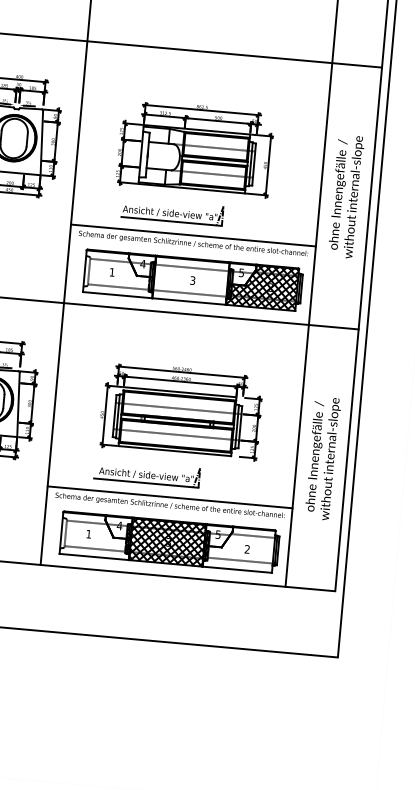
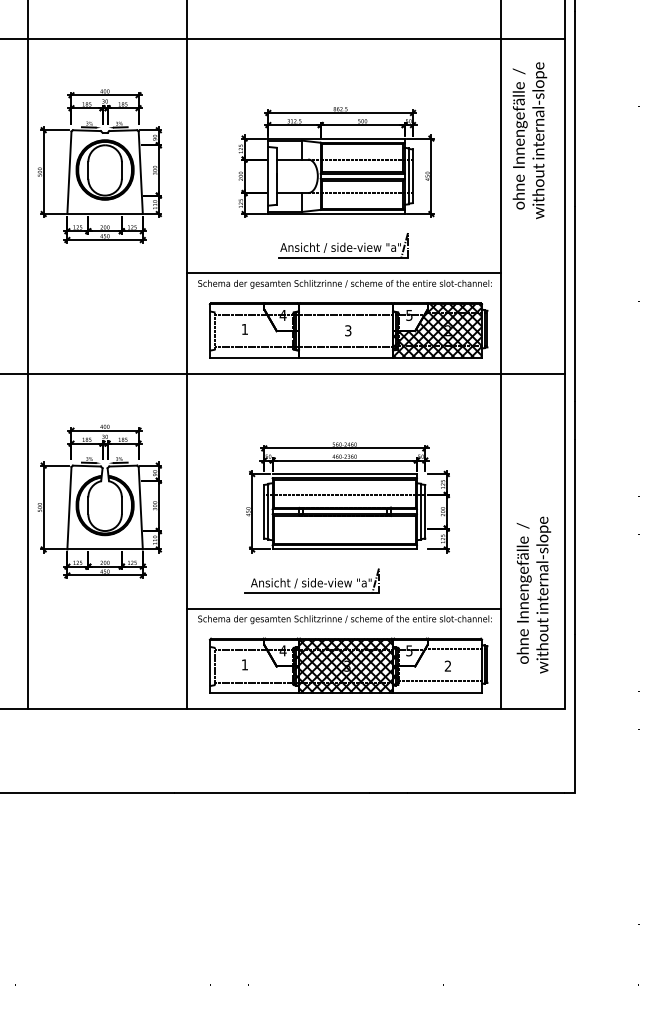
text: (346, 196) -> (529, 140), moved
part: (172, 211) -> (343, 245), moved
line: (176, 434) -> (344, 528), removed
text: (322, 458) -> (533, 594), moved

